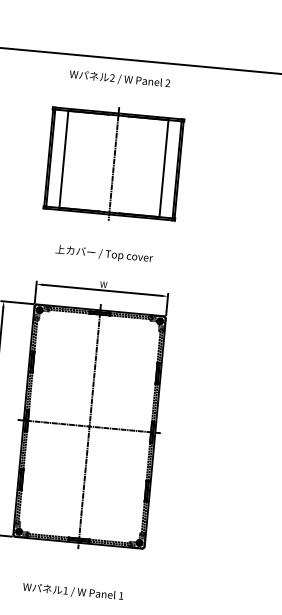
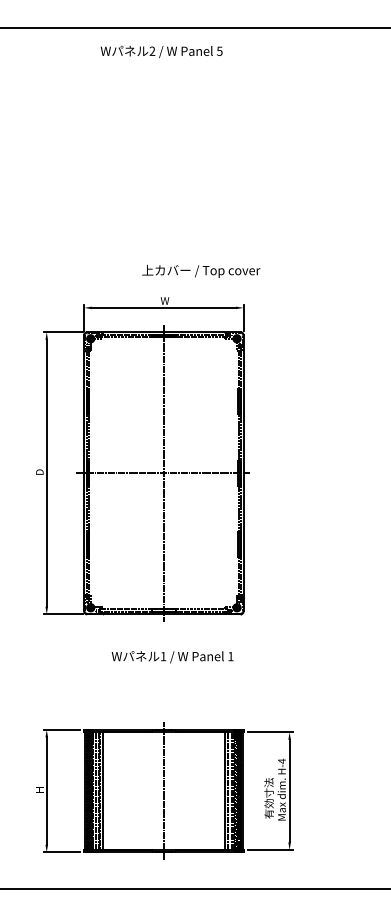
text: (167, 82) -> (219, 50), 2 -> 5
part: (113, 163) -> (163, 154), removed
text: (104, 253) -> (201, 270), moved
text: (73, 592) -> (172, 657), moved

